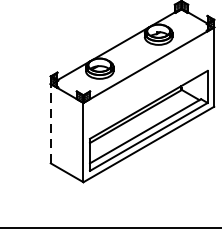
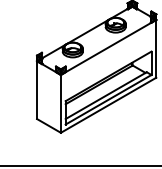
line: (51, 124) -> (37, 90), dashed -> solid

